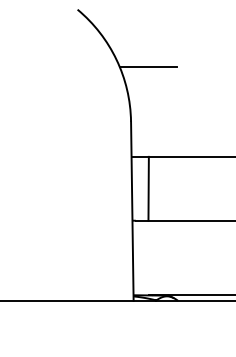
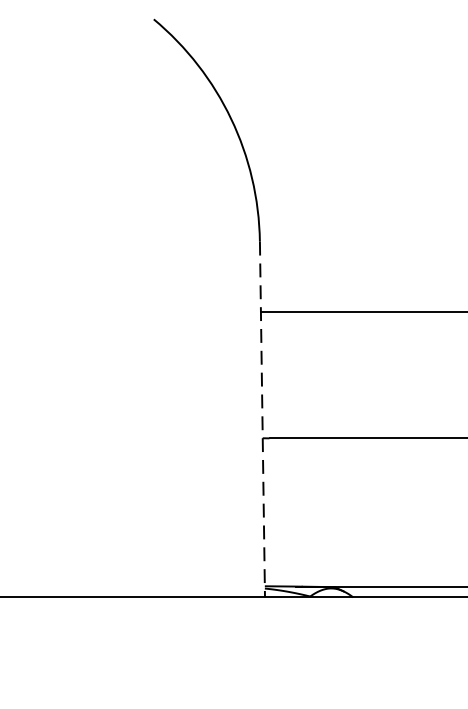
line: (148, 67) -> (294, 134), removed
line: (148, 188) -> (294, 374), removed
line: (132, 211) -> (262, 420), solid -> dashed

